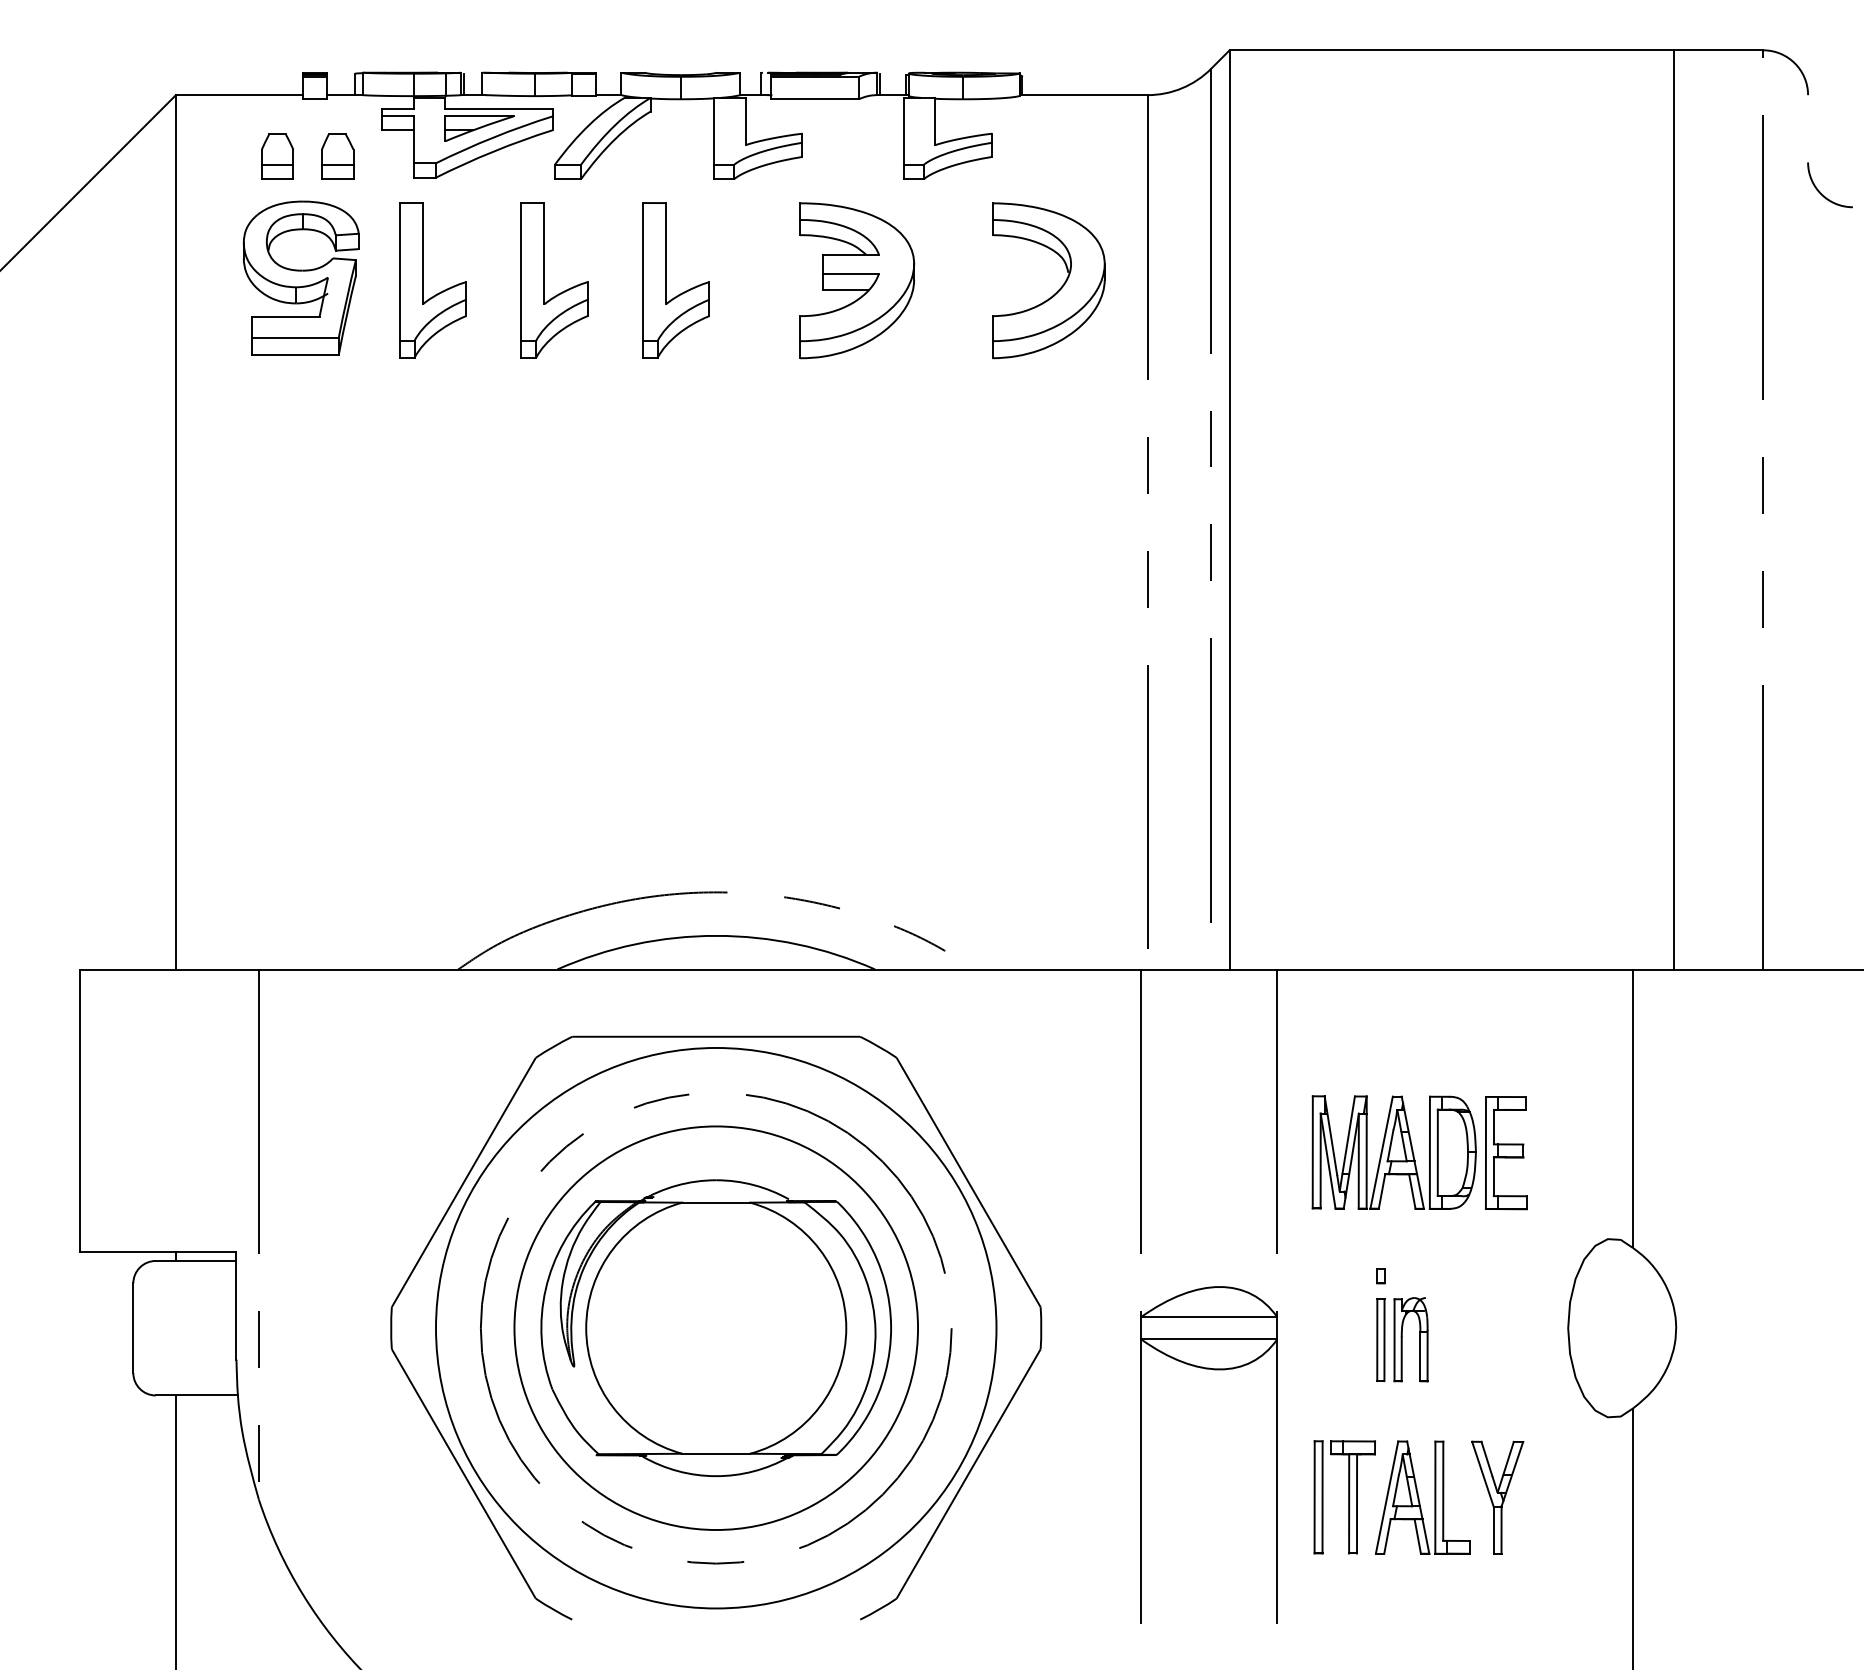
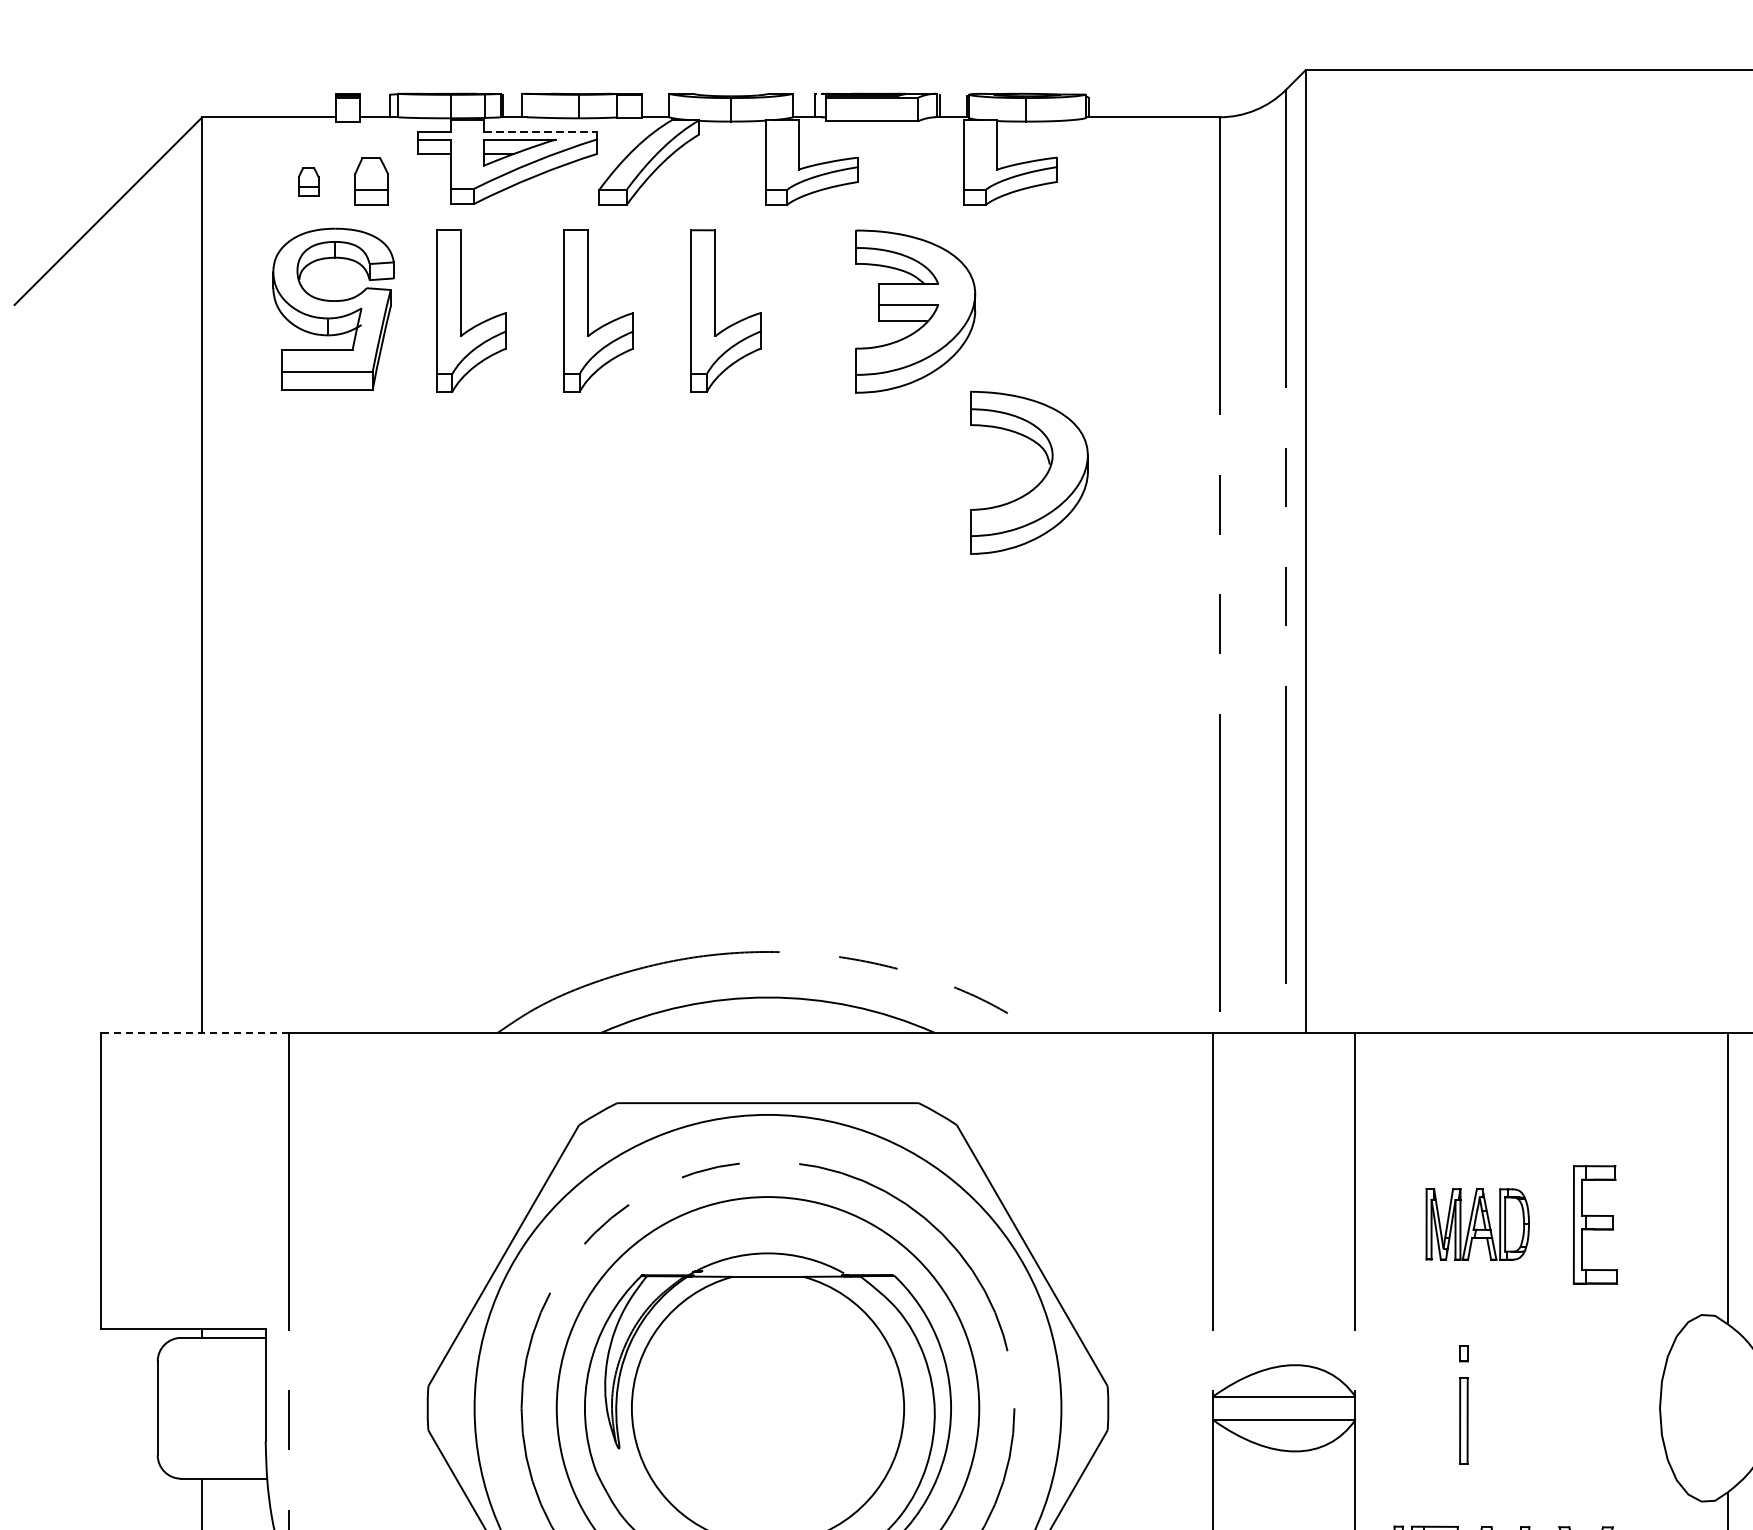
line: (498, 109) -> (540, 132), solid -> dashed
part: (277, 156) -> (308, 181), size x0.6
part: (1058, 289) -> (1039, 482), moved
line: (169, 969) -> (195, 1032), solid -> dashed
part: (1393, 1152) -> (1477, 1224), size x0.6
part: (1402, 1339) -> (1486, 1420), removed

